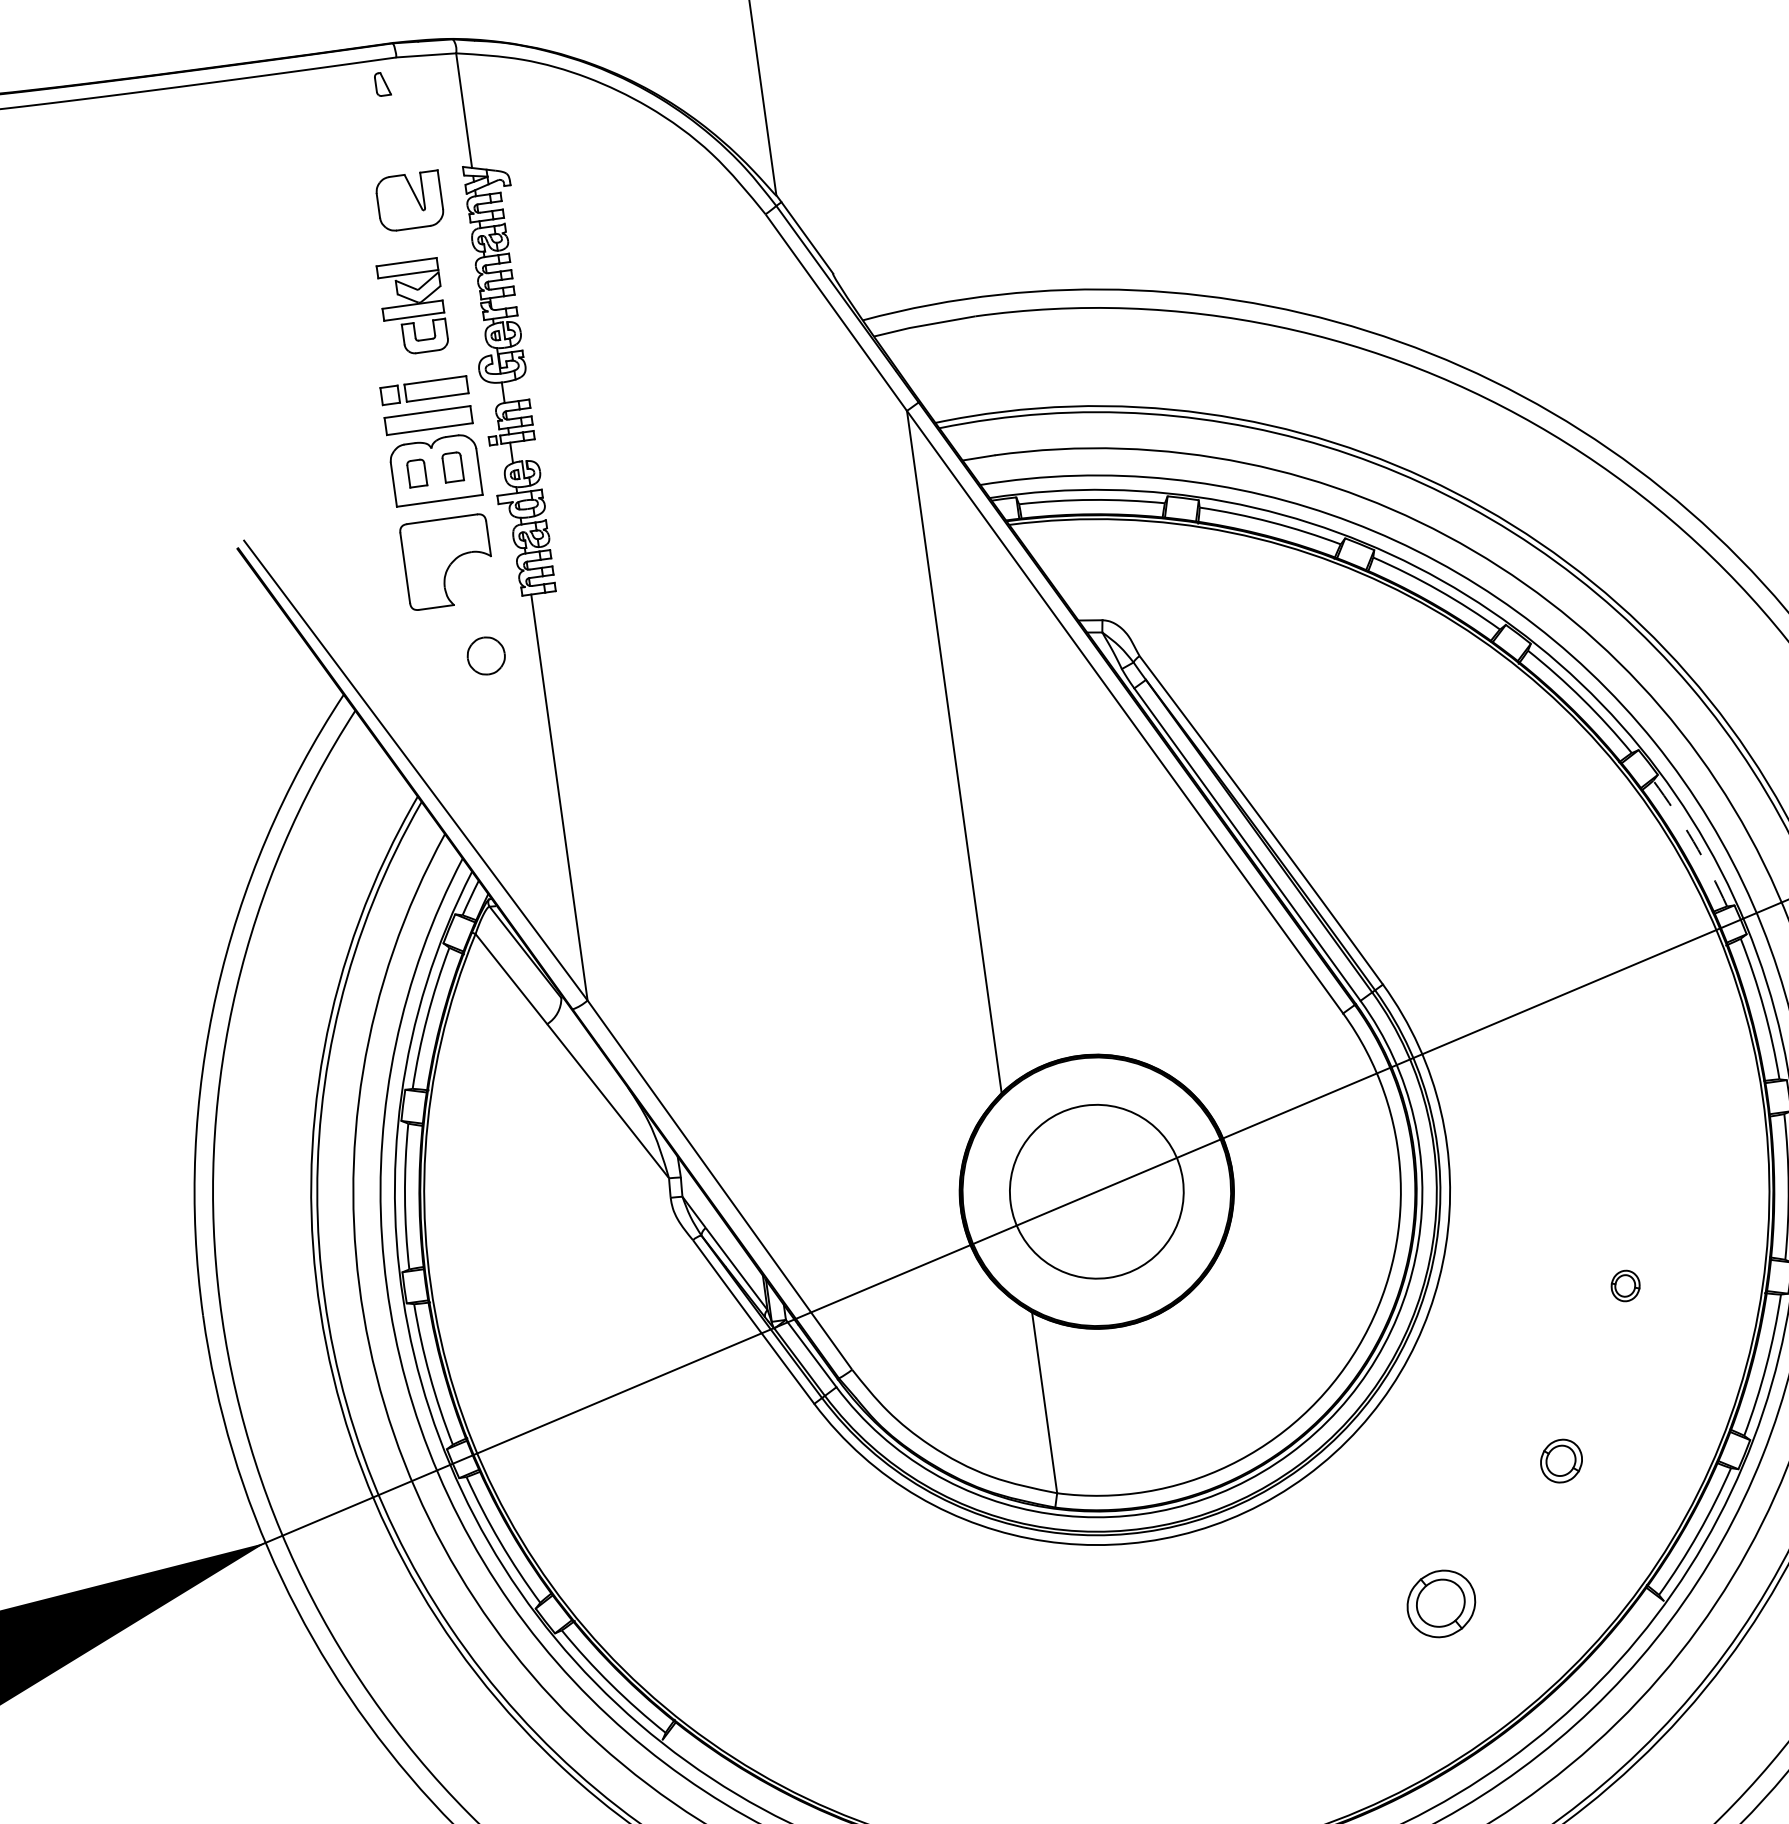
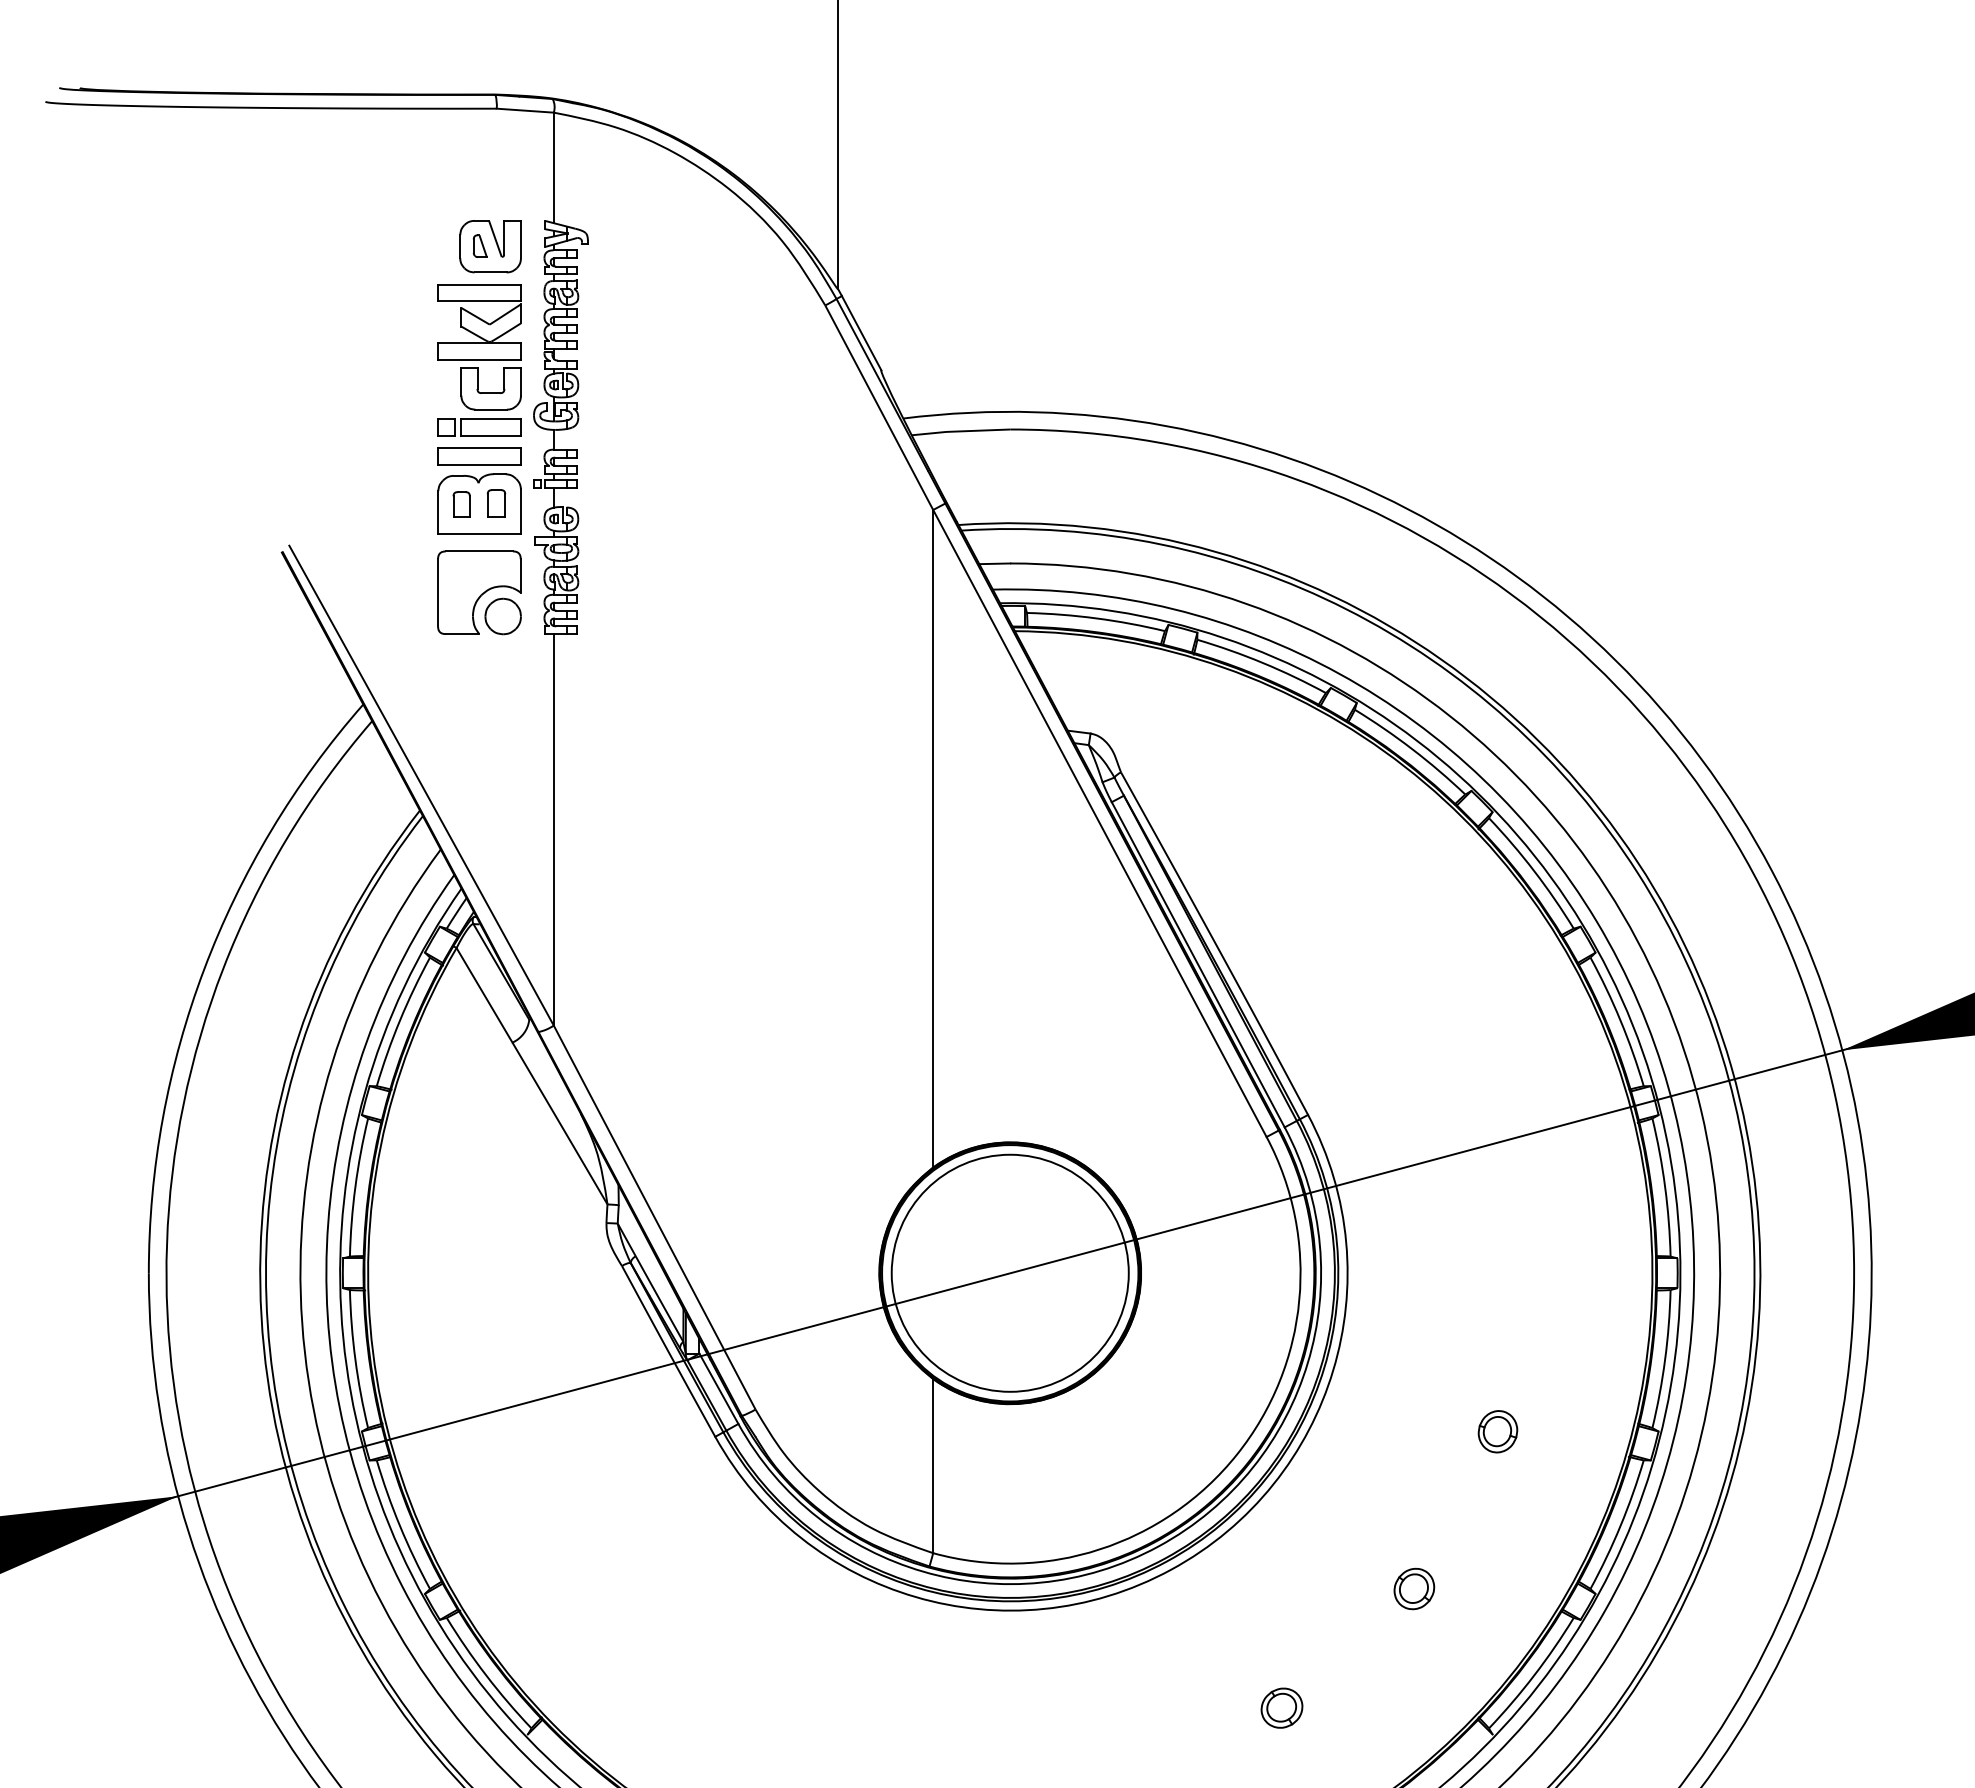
part: (381, 83) -> (479, 245), moved
part: (412, 307) -> (479, 347), size x1.43
part: (485, 656) -> (502, 616), moved
arc: (1693, 841) -> (1620, 1020), dashed -> solid
circle: (1095, 1191) -> (1009, 1272), size x1.43
part: (1625, 1285) -> (1497, 1431), size x1.43
part: (1440, 1603) -> (1281, 1707), size x0.62

